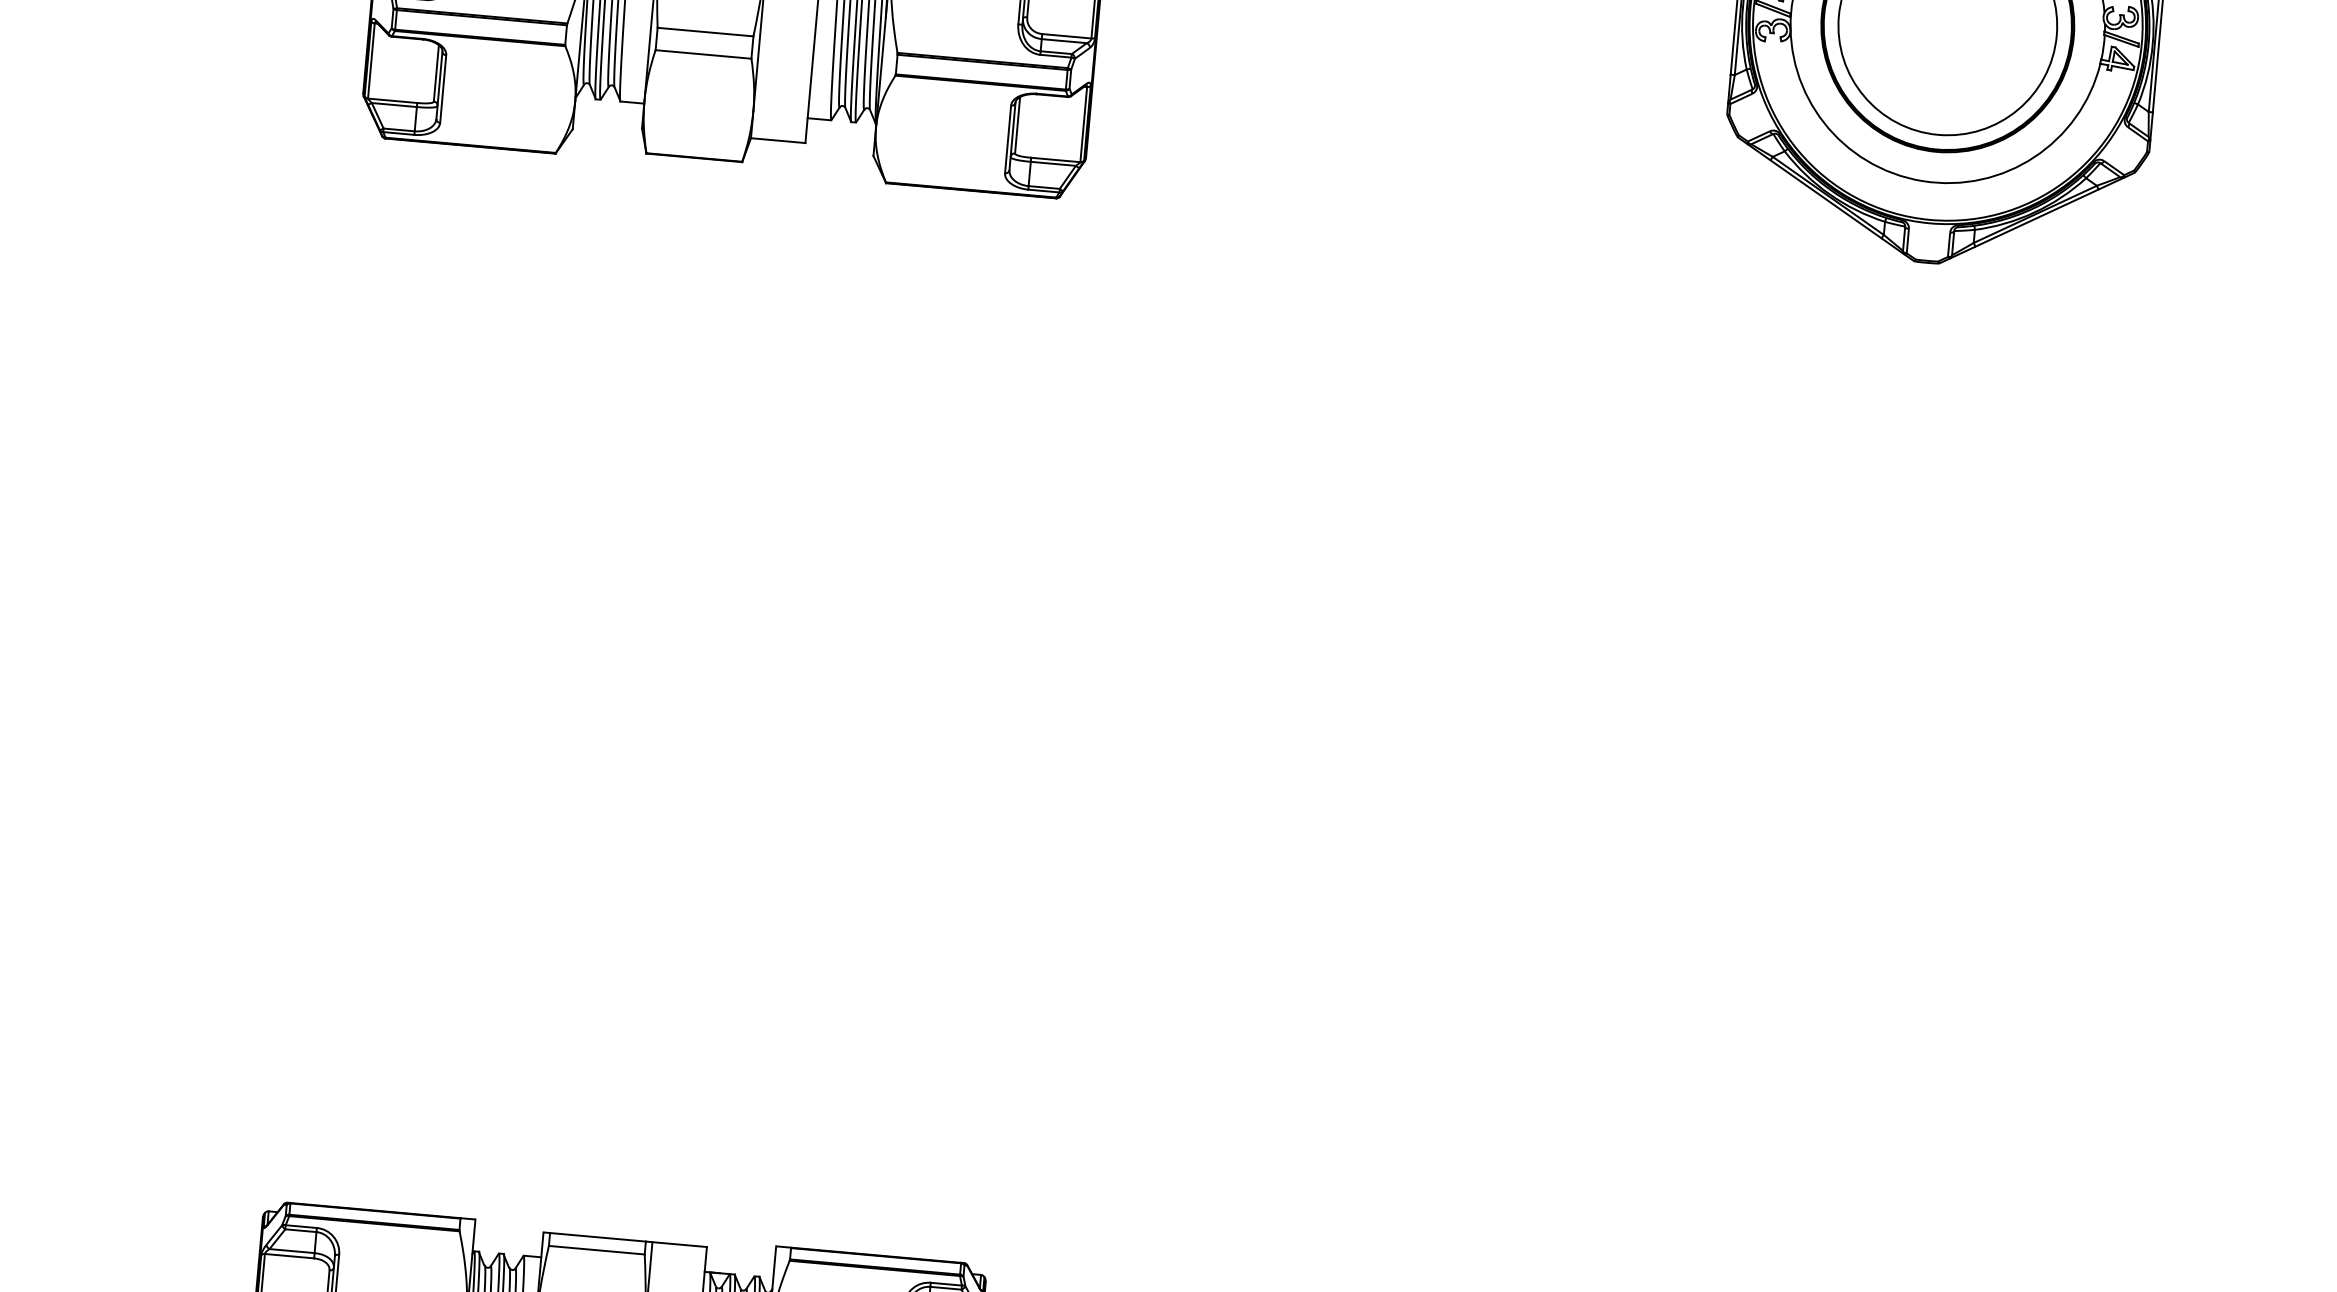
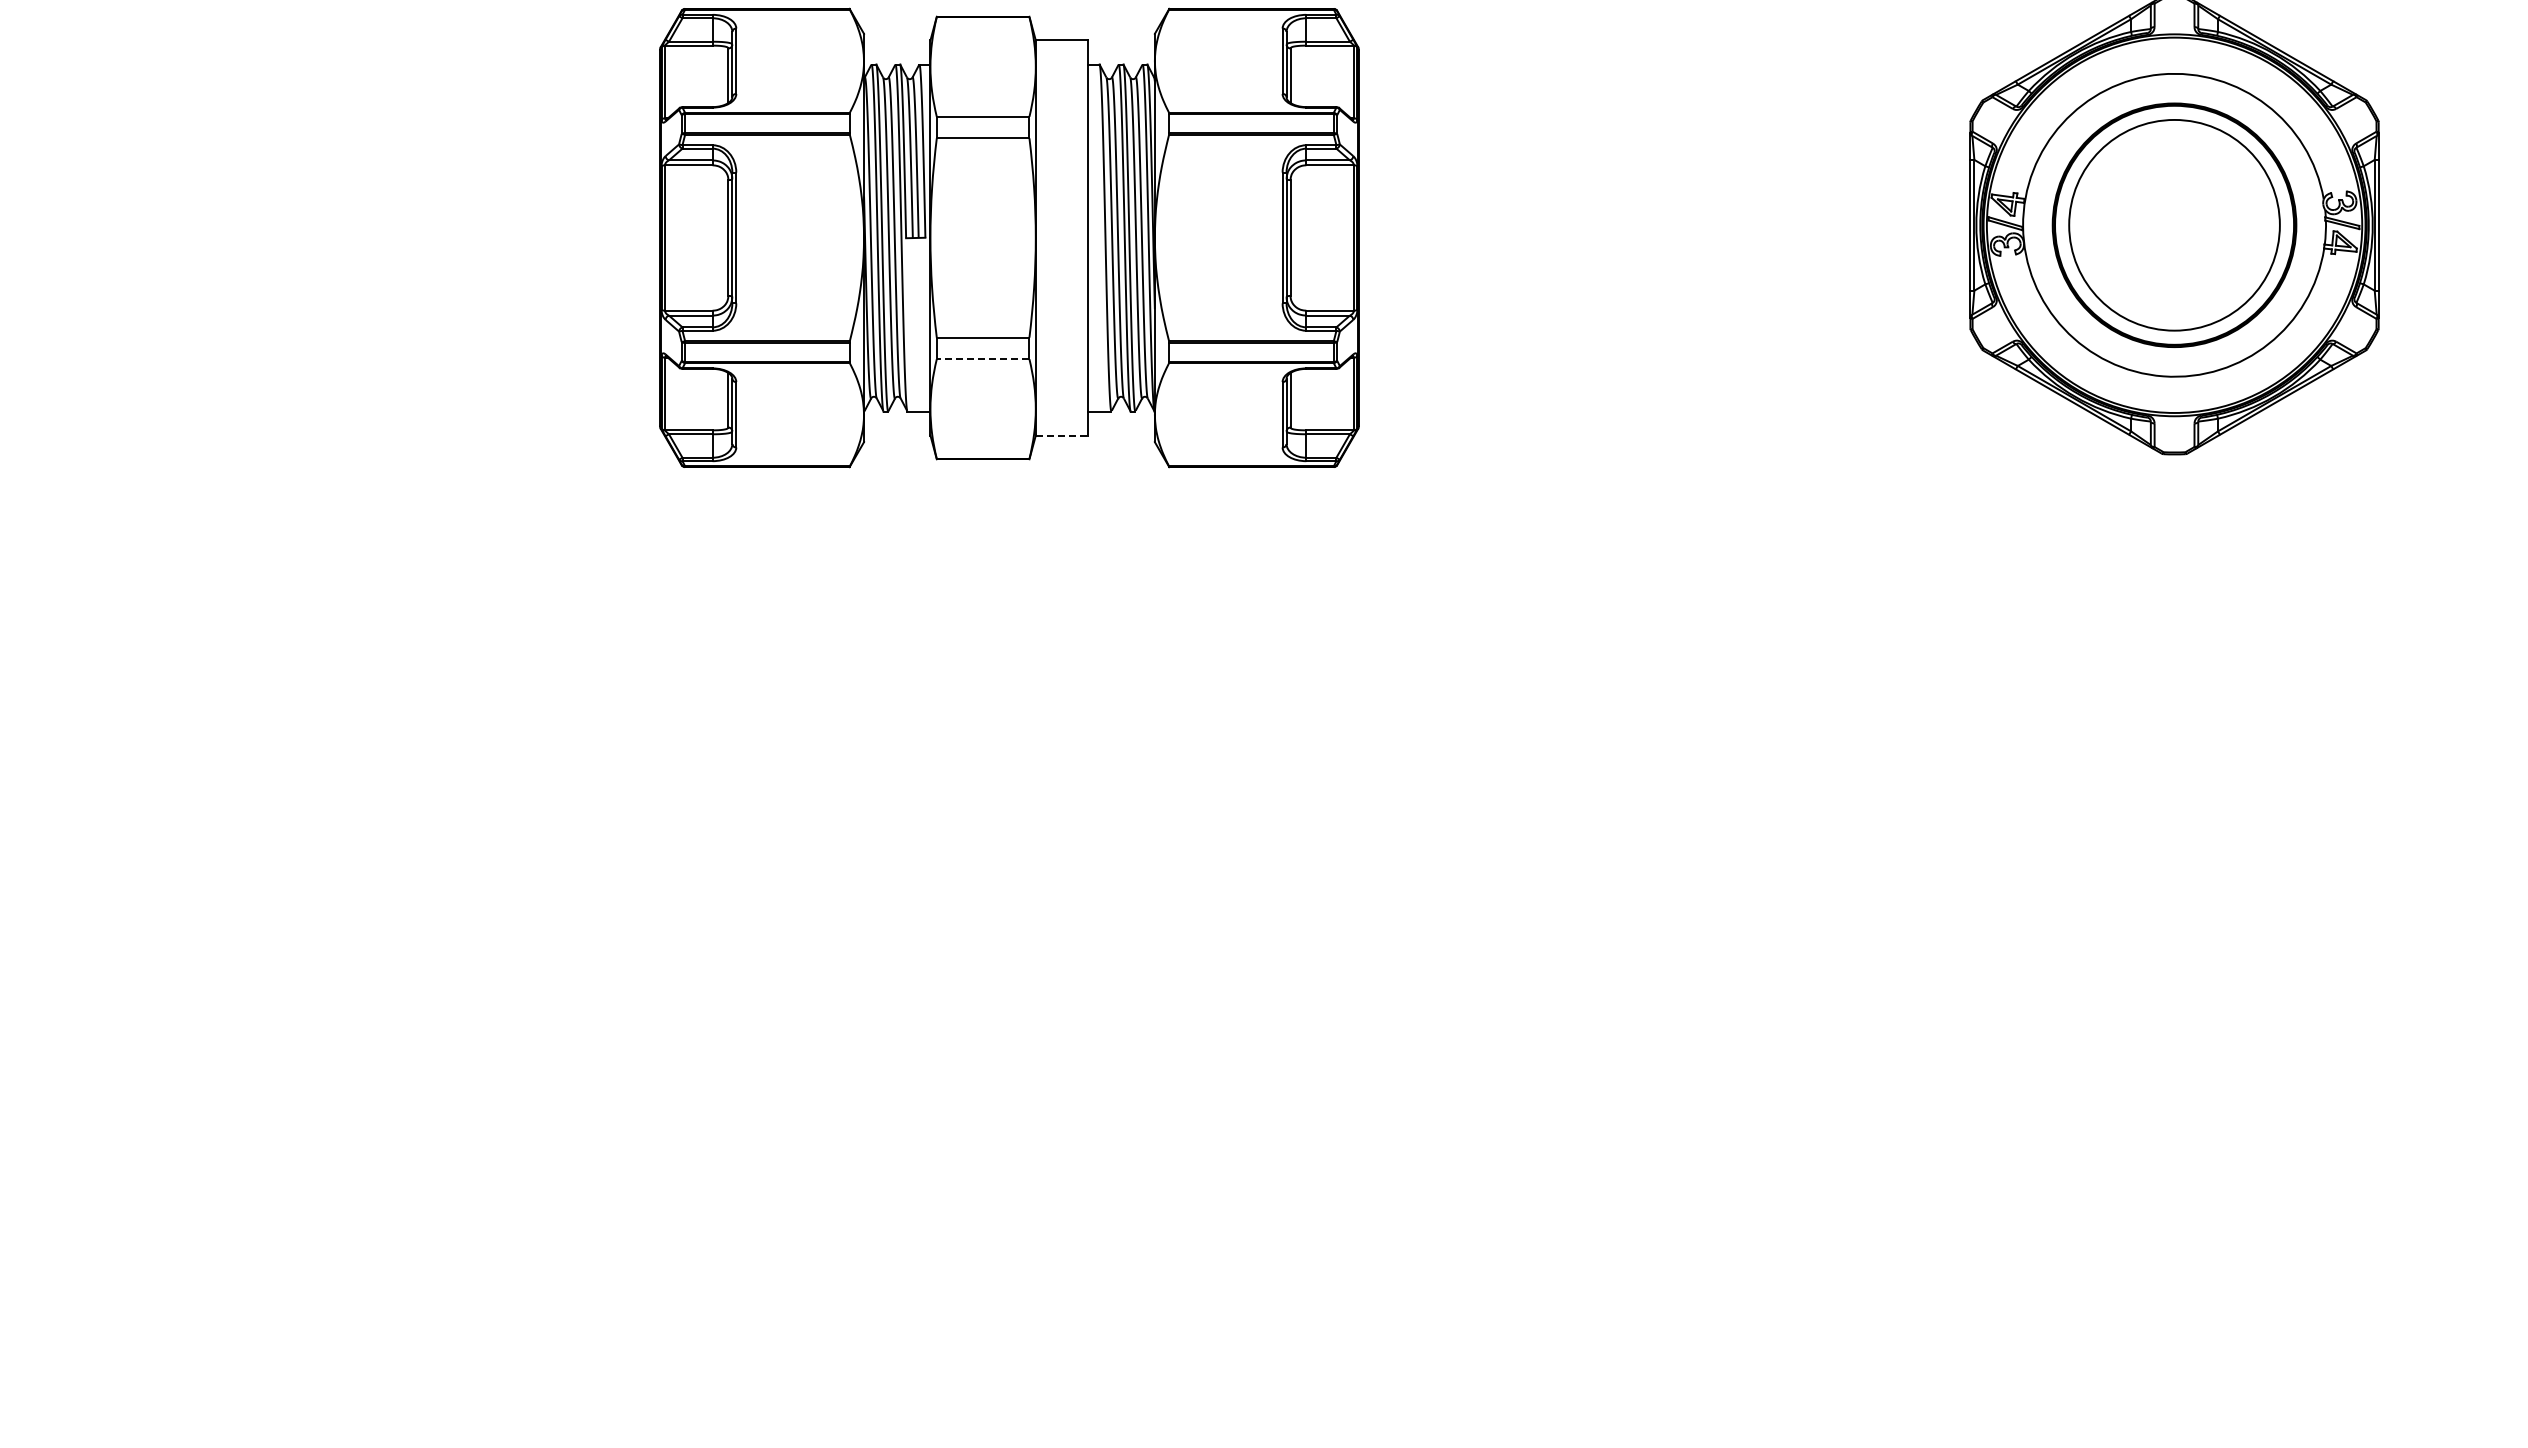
line: (702, 54) -> (982, 359), solid -> dashed
line: (778, 140) -> (1062, 435), solid -> dashed

